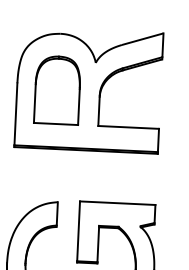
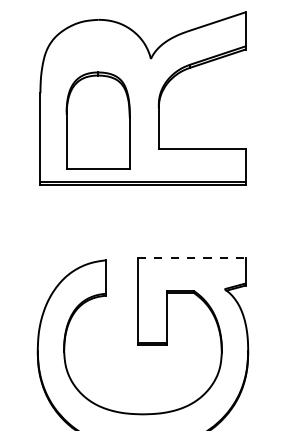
part: (57, 90) -> (97, 120), moved
line: (117, 203) -> (191, 257), solid -> dashed

